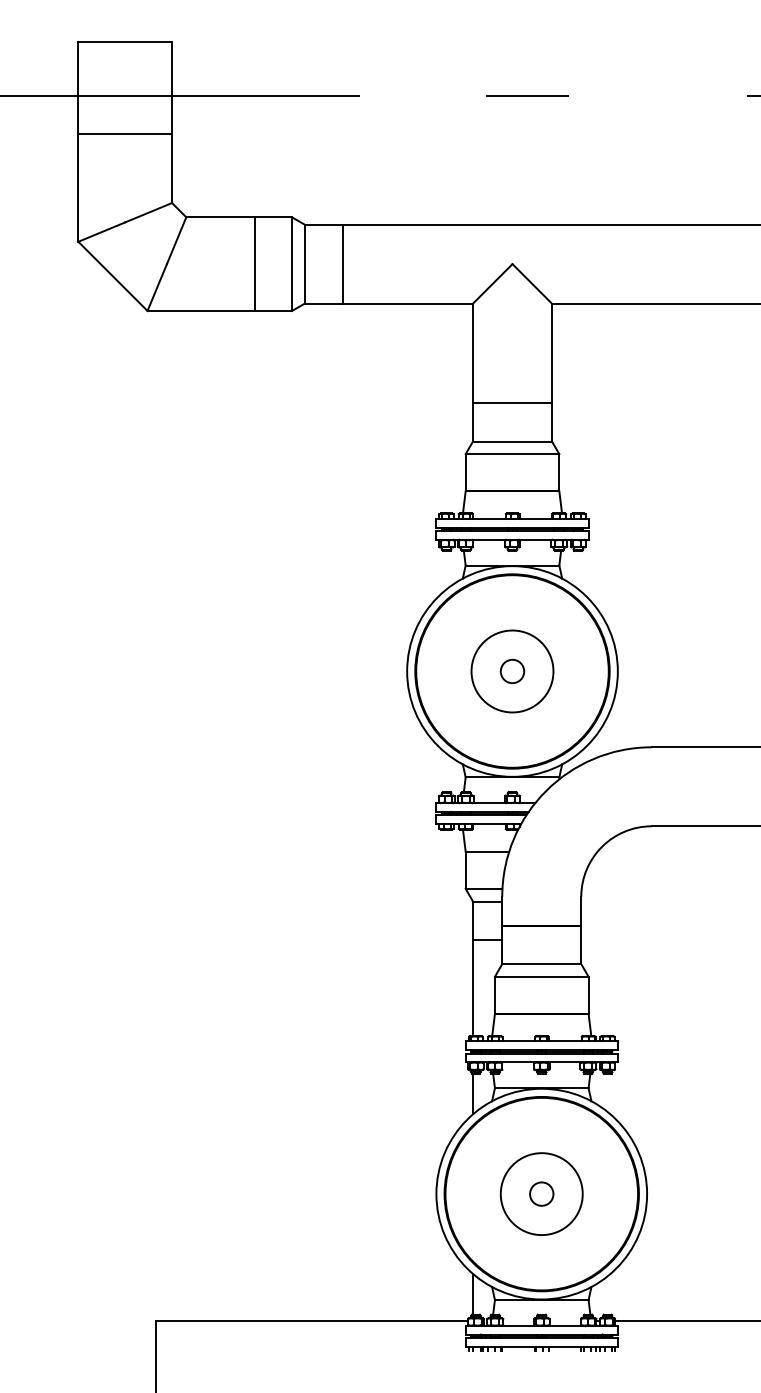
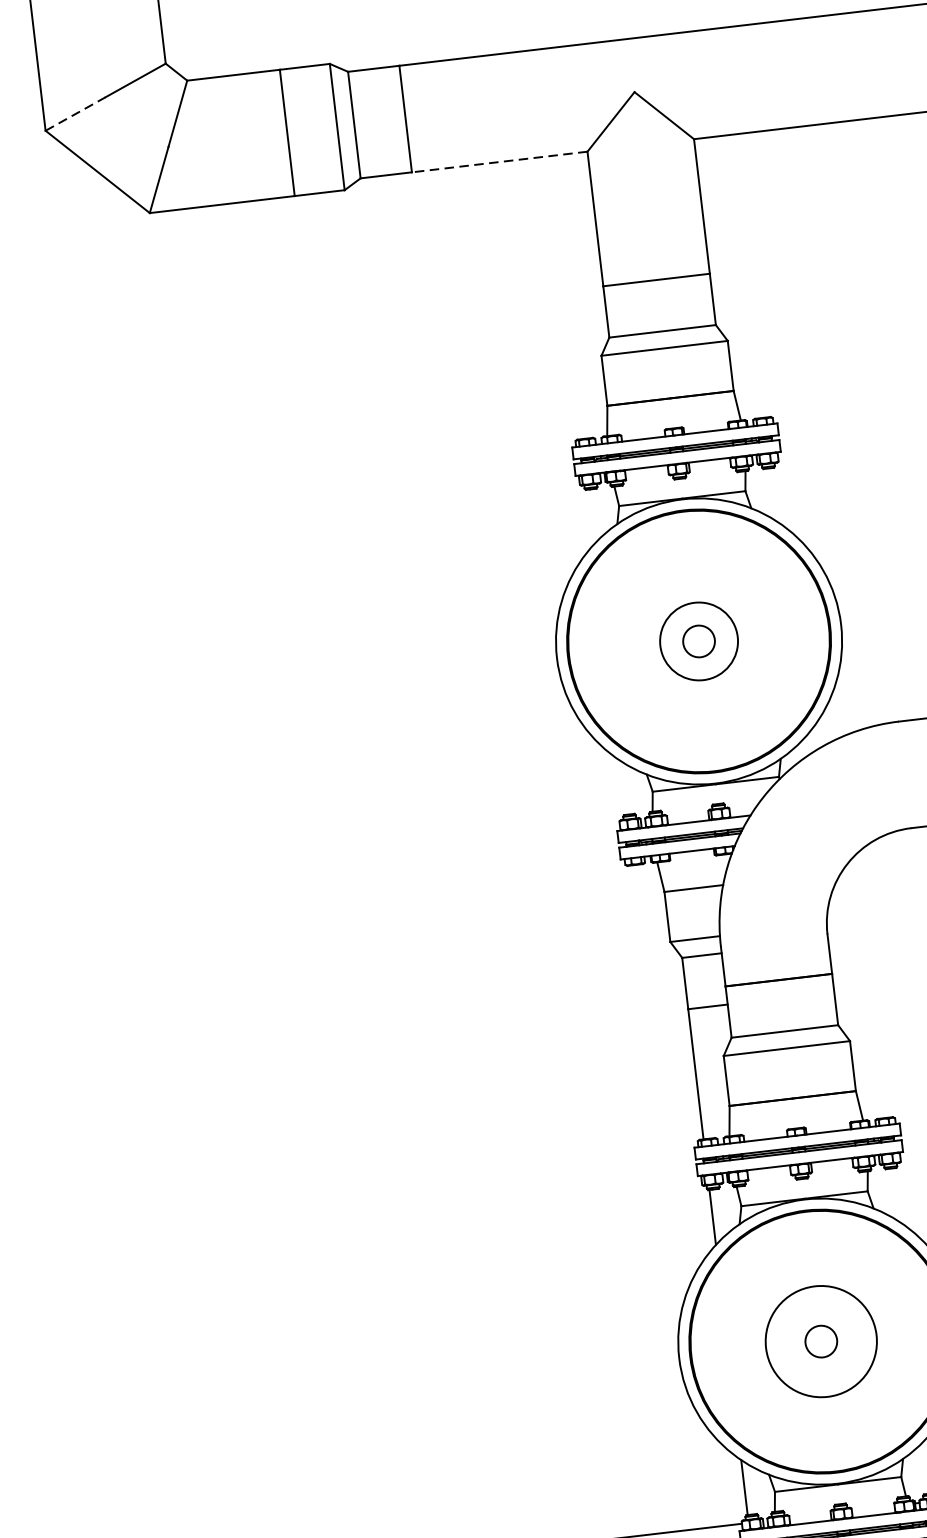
line: (102, 231) -> (76, 113), solid -> dashed
line: (407, 303) -> (499, 161), solid -> dashed
circle: (512, 671) -> (699, 641), size x0.7

